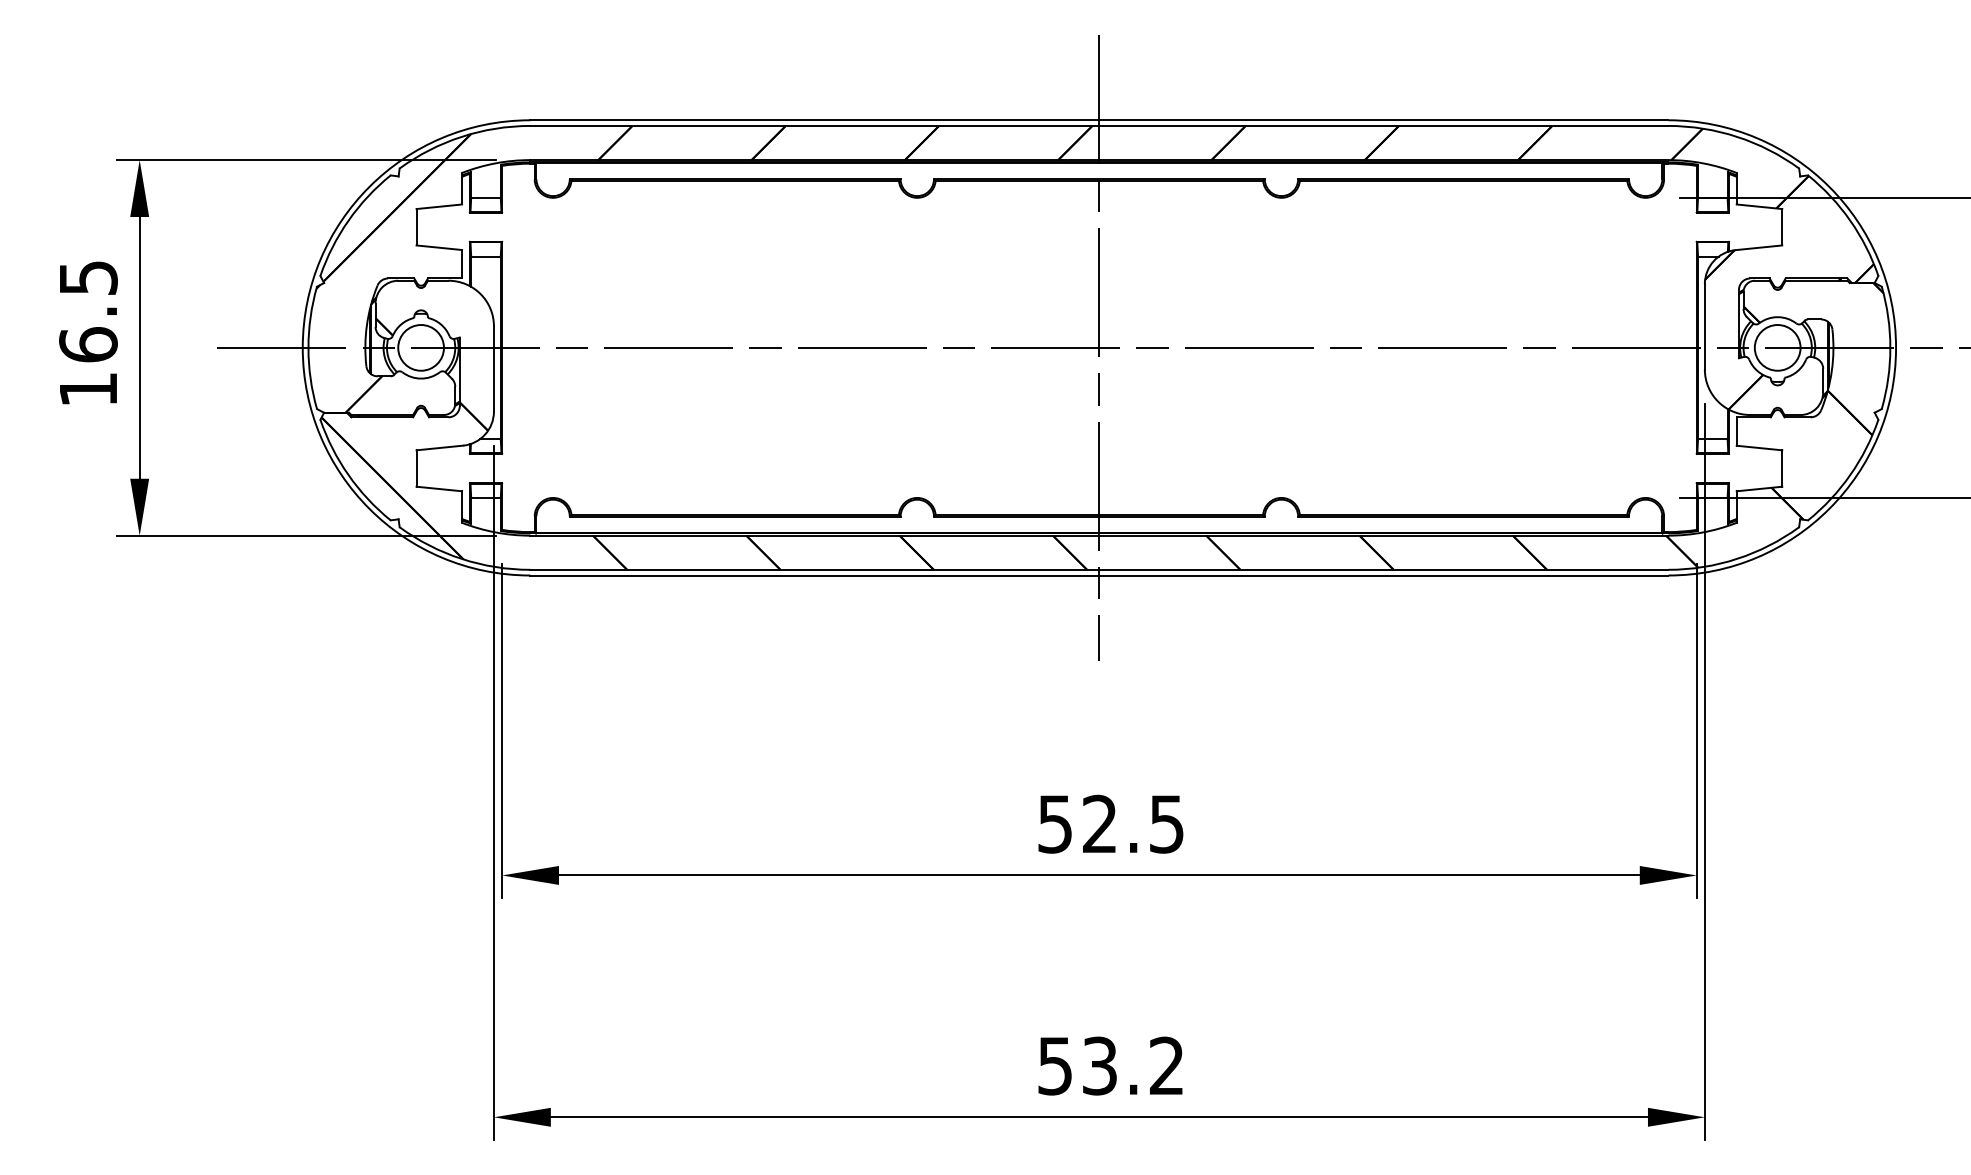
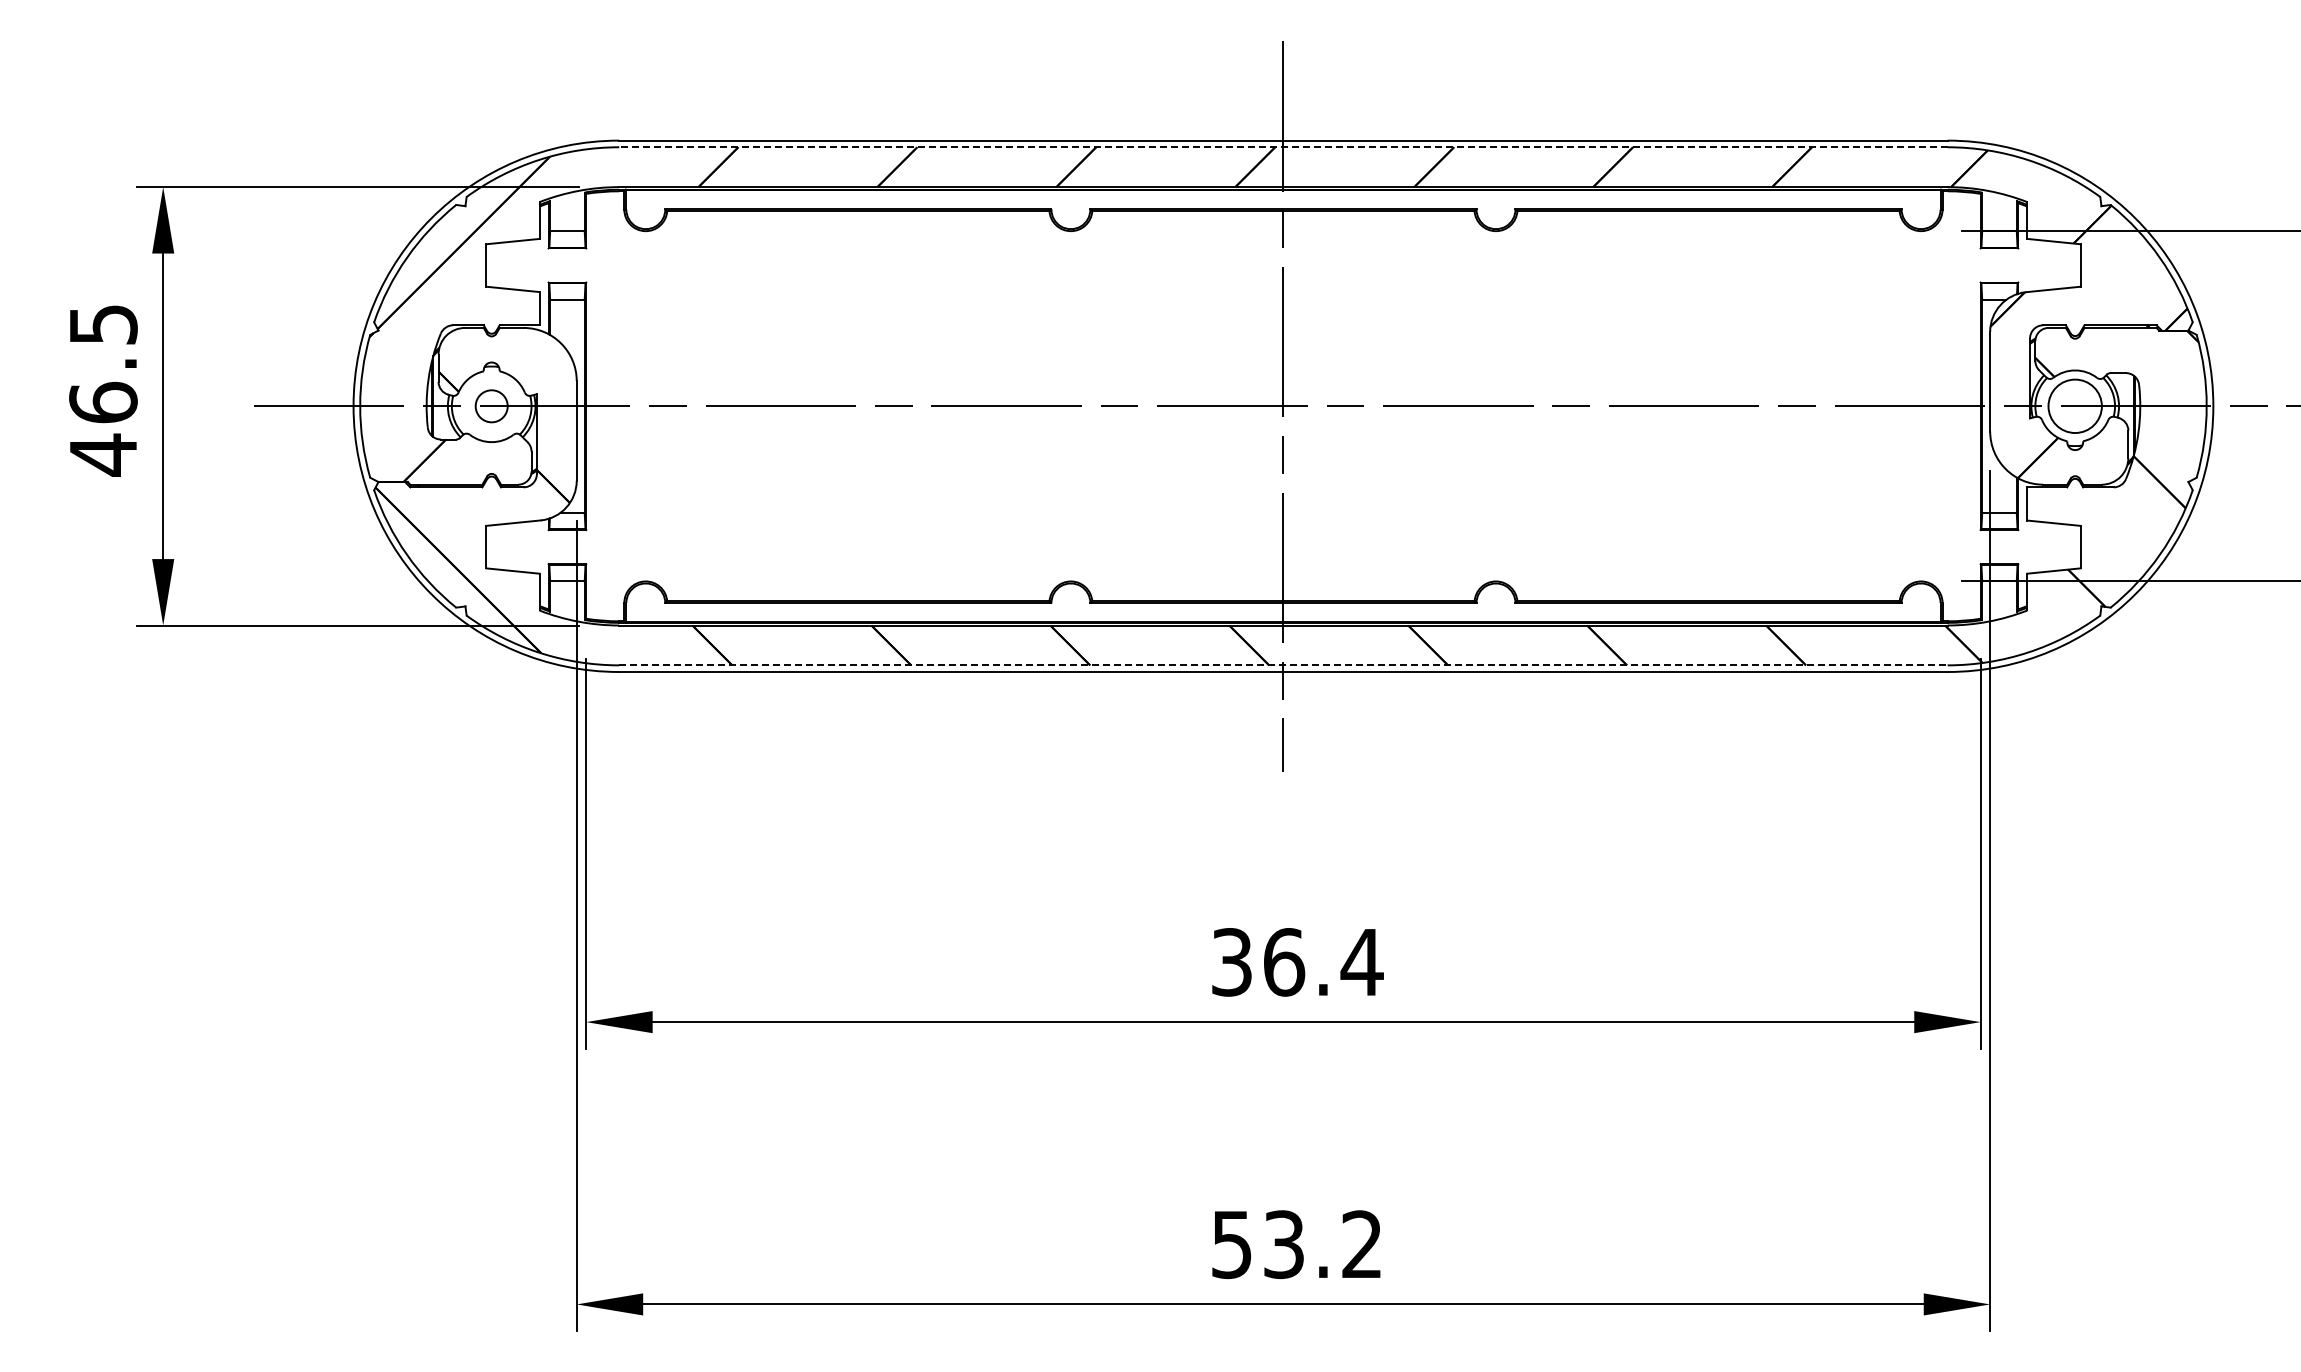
line: (1098, 126) -> (1282, 147), solid -> dashed
circle: (420, 348) -> (491, 406), size x0.6
text: (88, 389) -> (103, 454), 16.5 -> 46.5
line: (1099, 569) -> (1283, 665), solid -> dashed
text: (1111, 824) -> (1297, 962), 52.5 -> 36.4

